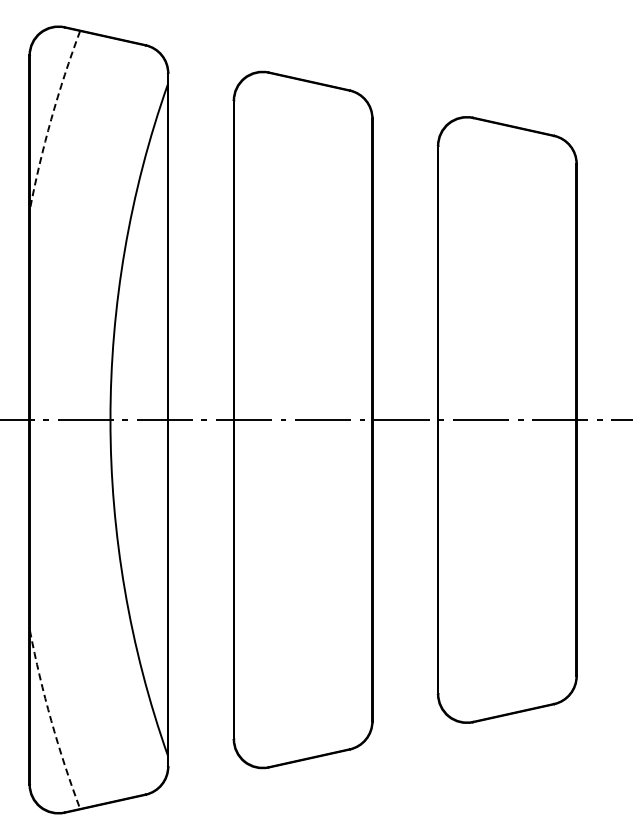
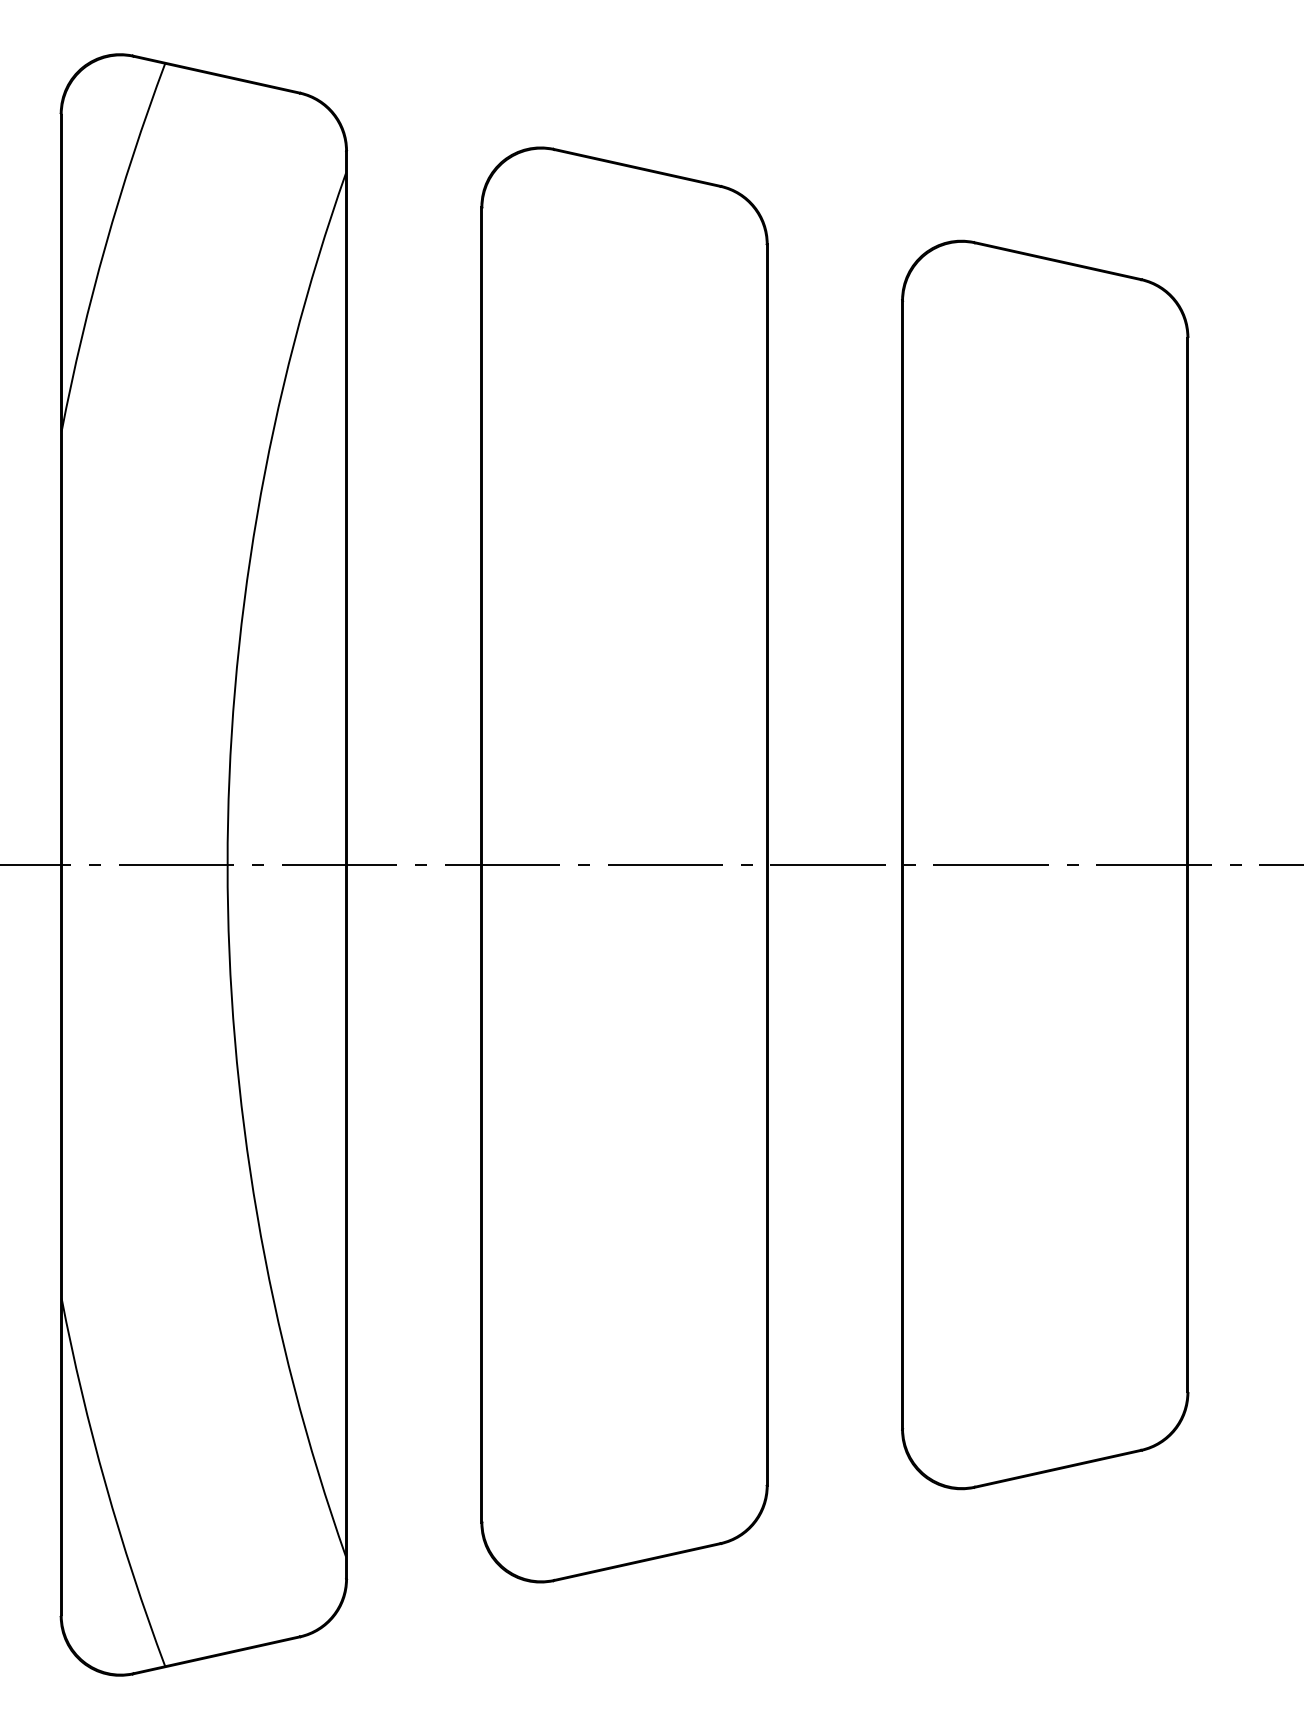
arc: (51, 119) -> (106, 245), dashed -> solid
arc: (51, 720) -> (106, 1484), dashed -> solid

